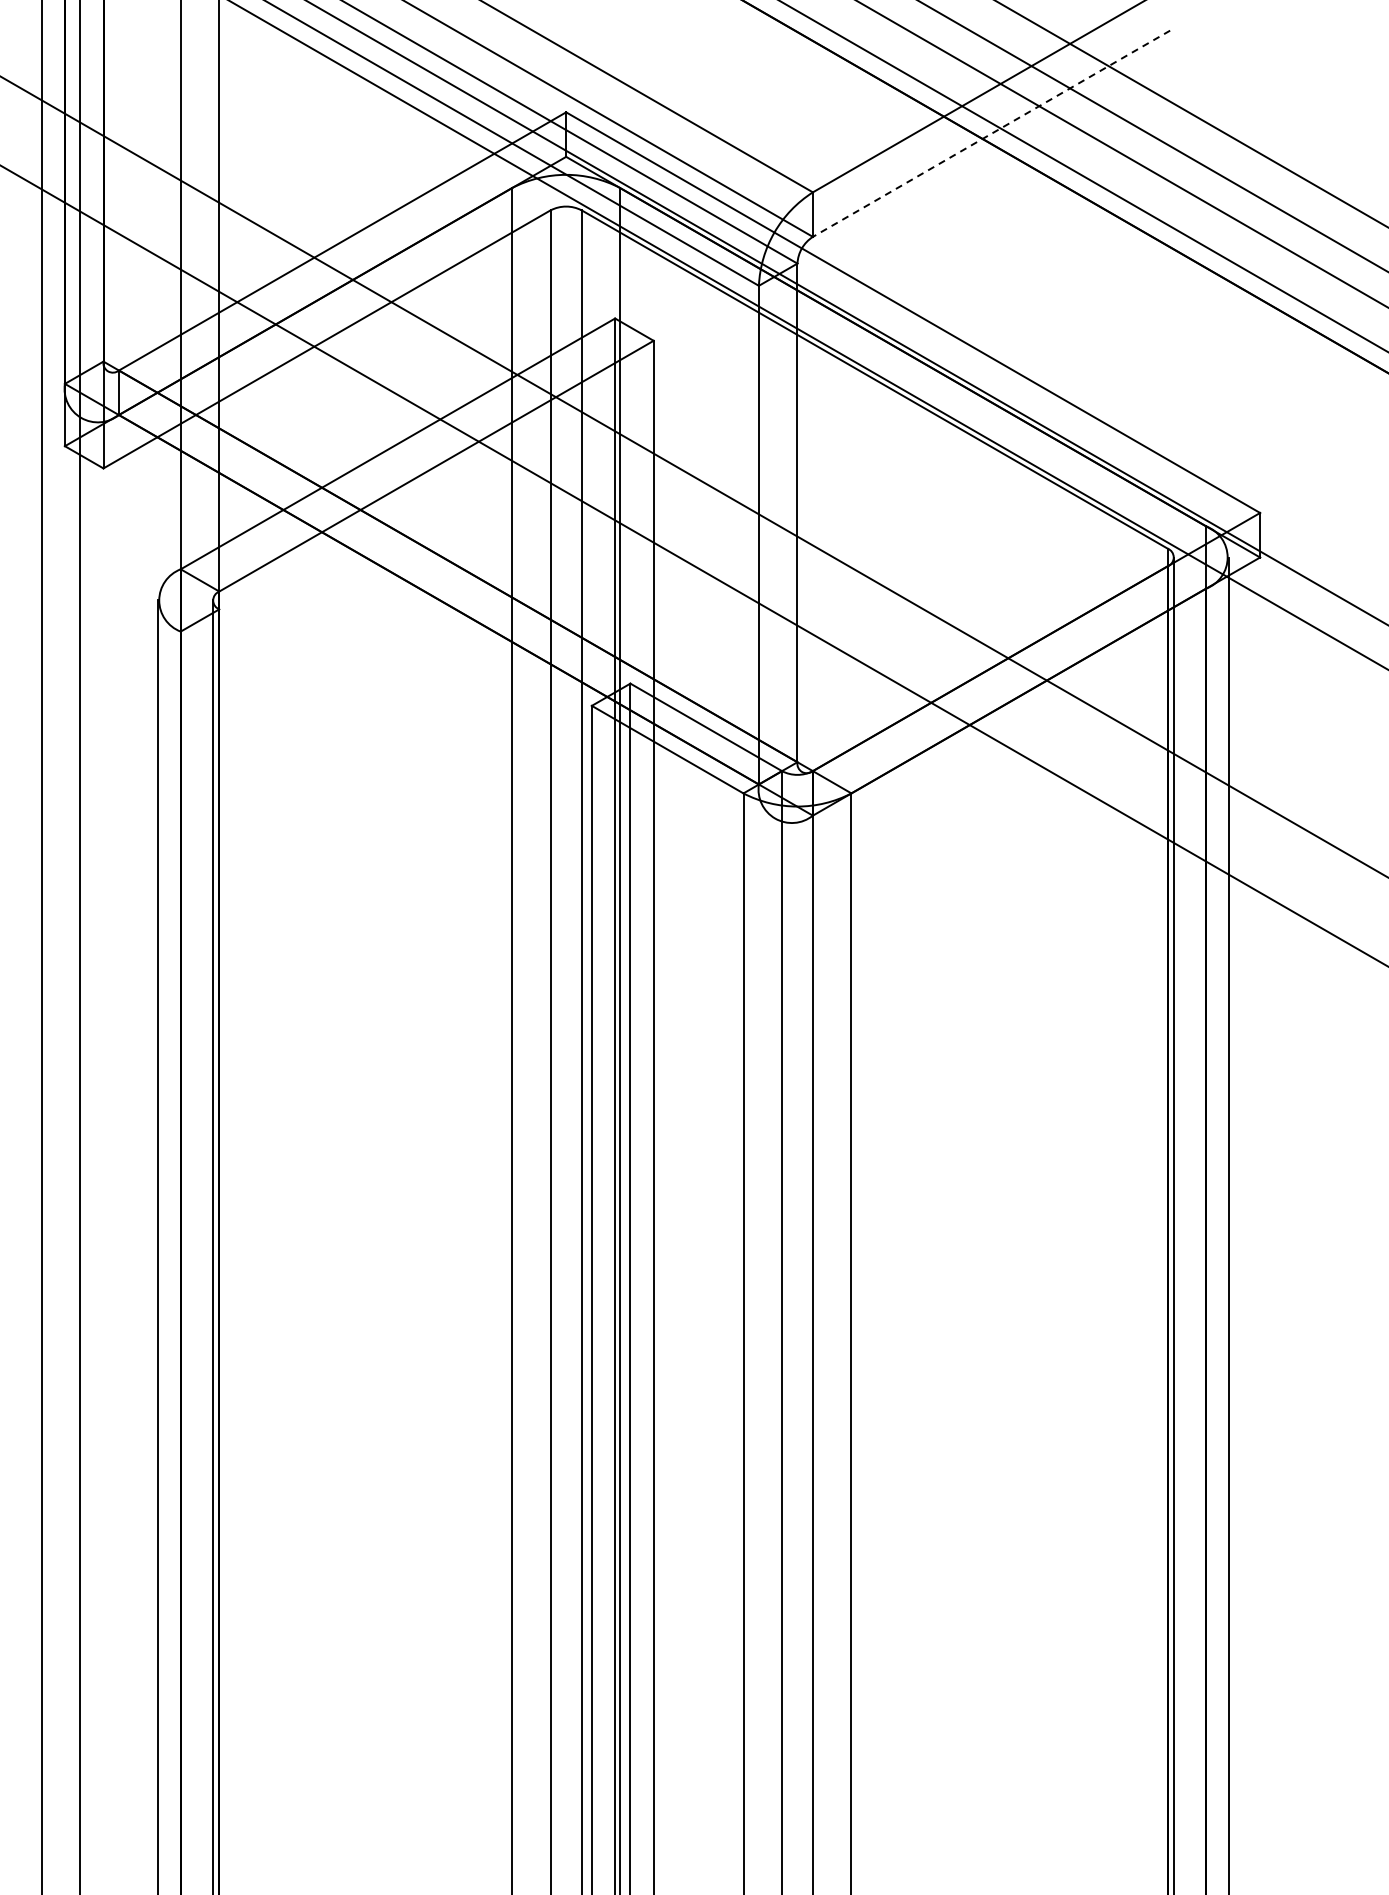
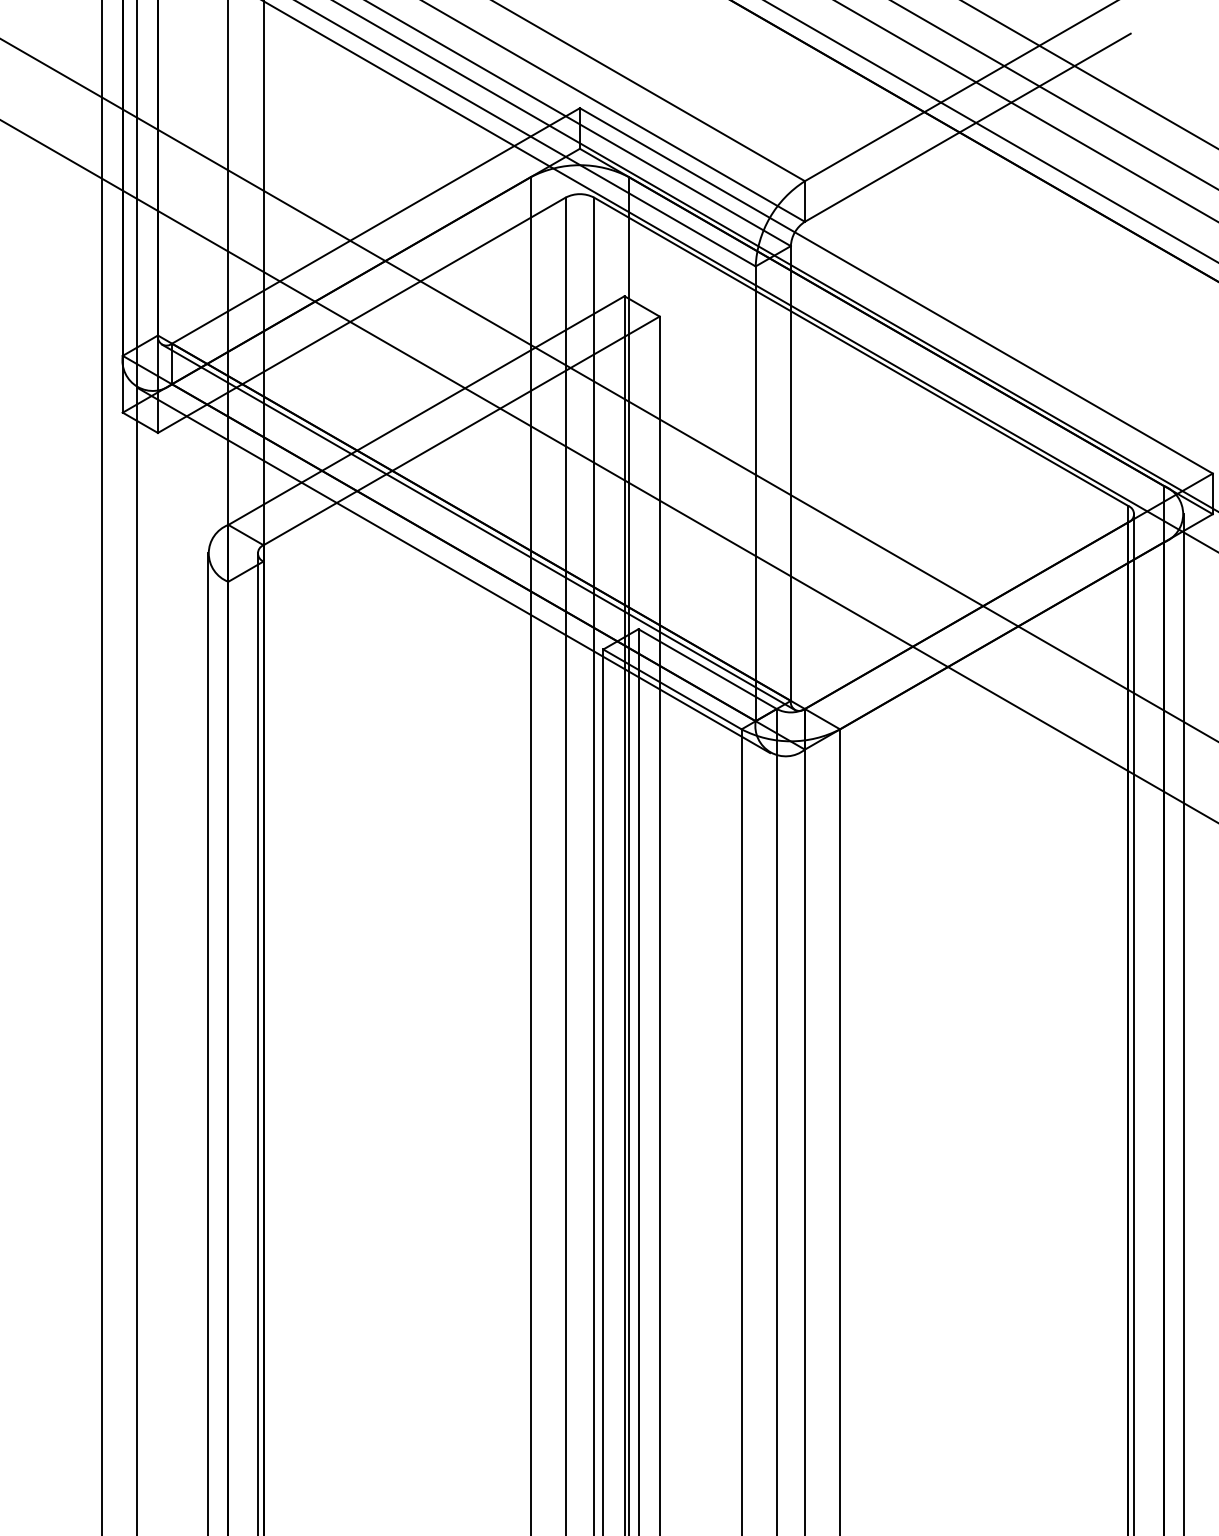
line: (991, 134) -> (967, 128), dashed -> solid
line: (454, 571) -> (478, 526), added
line: (427, 618) -> (453, 569), added

